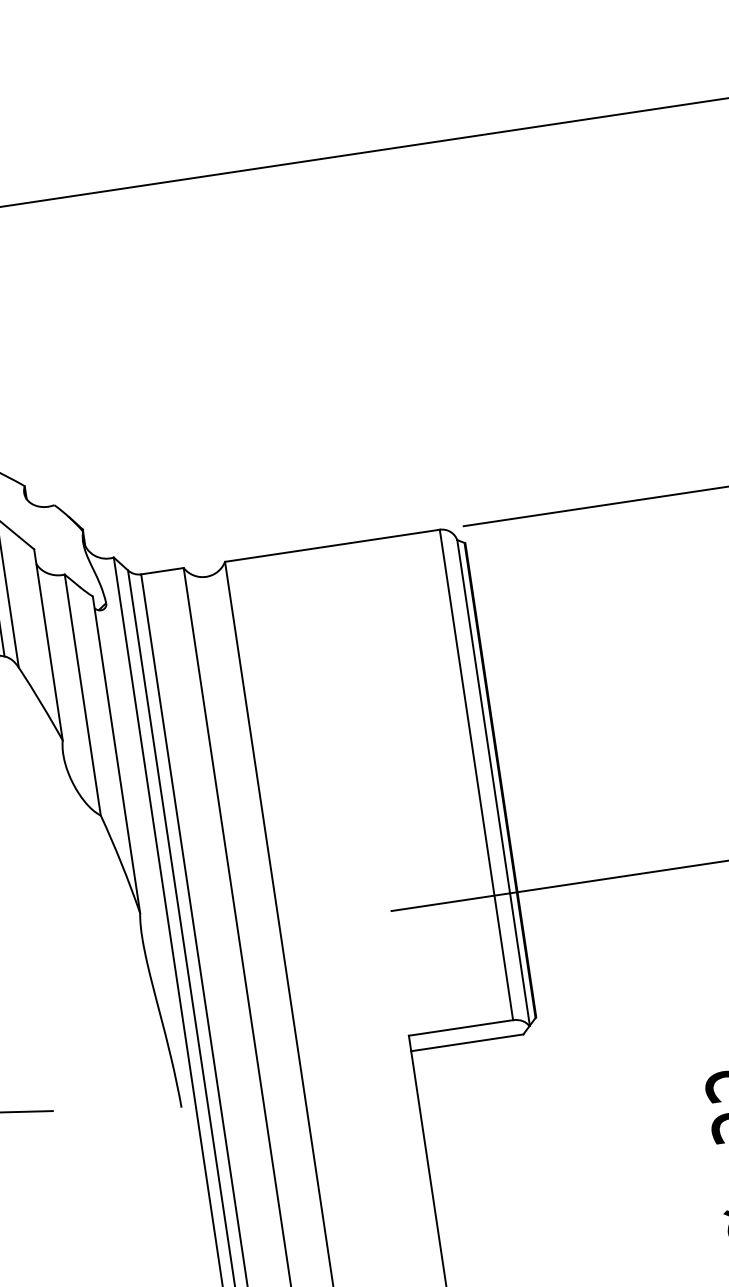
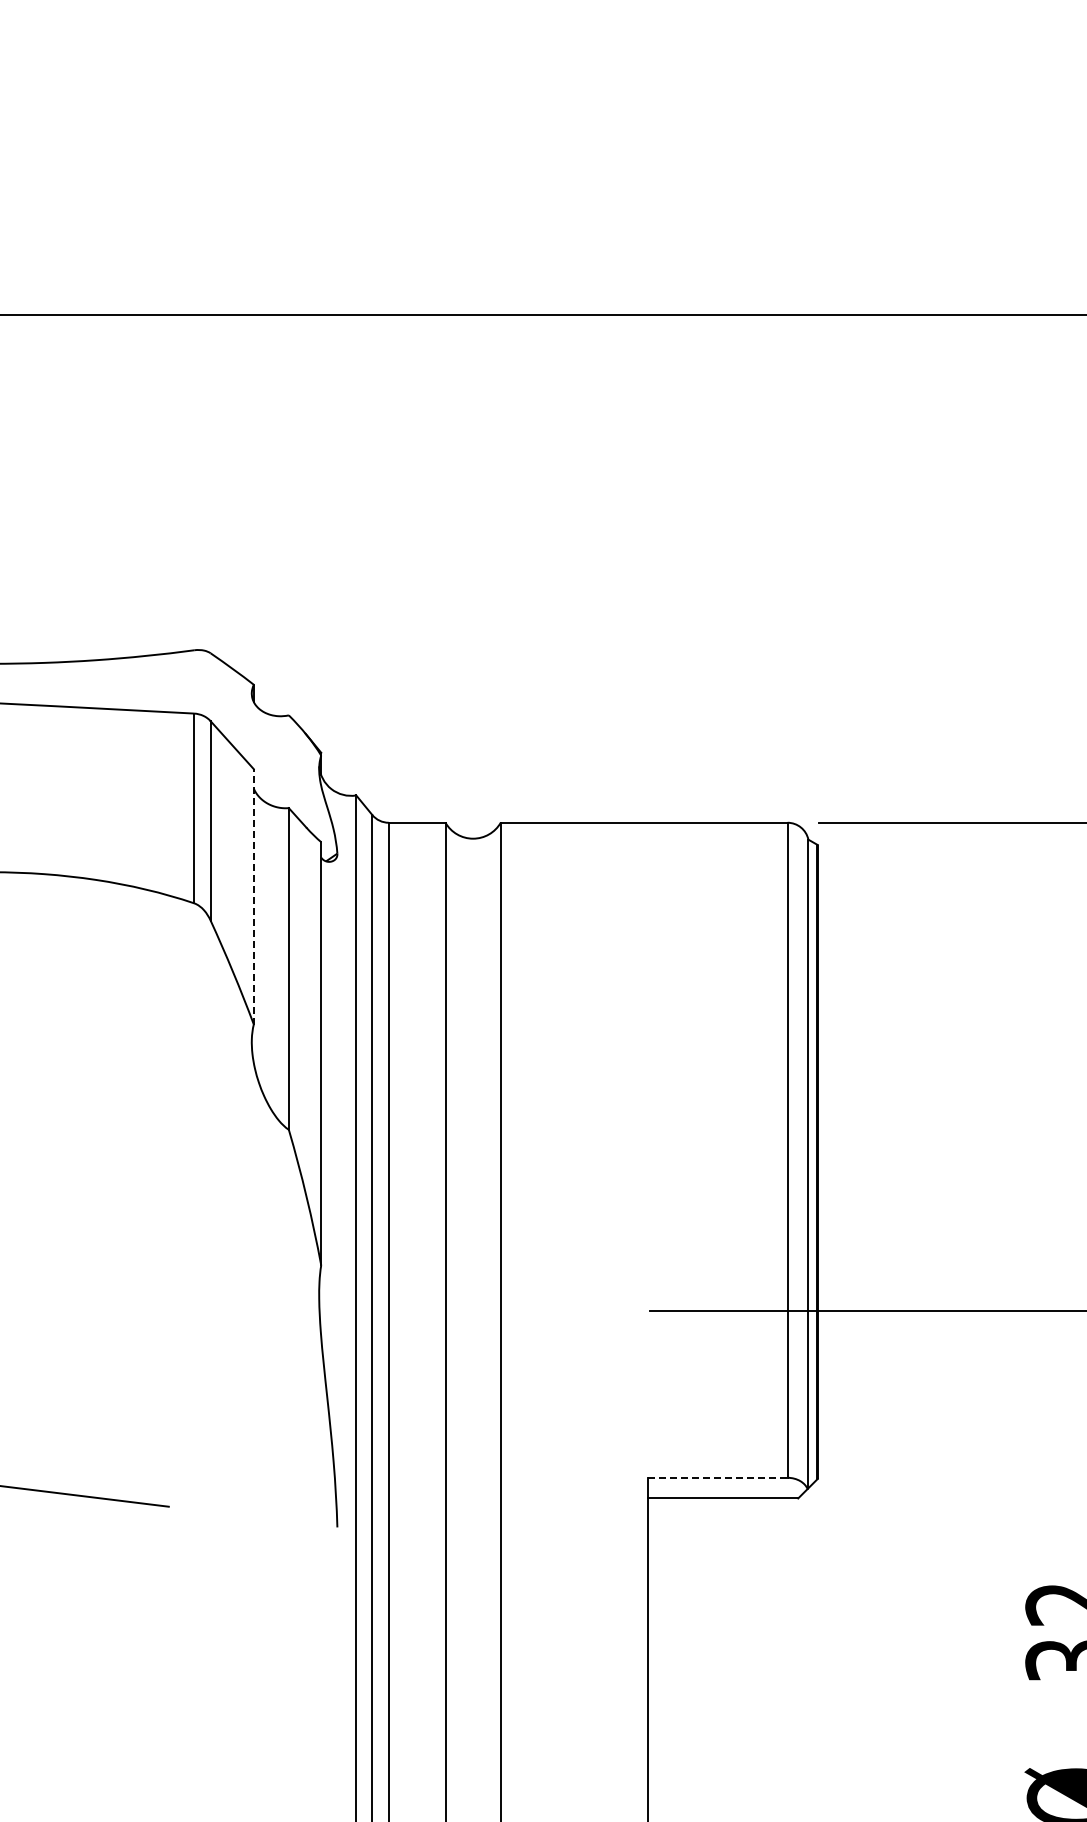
line: (48, 644) -> (253, 896), solid -> dashed
line: (461, 1027) -> (718, 1477), solid -> dashed

